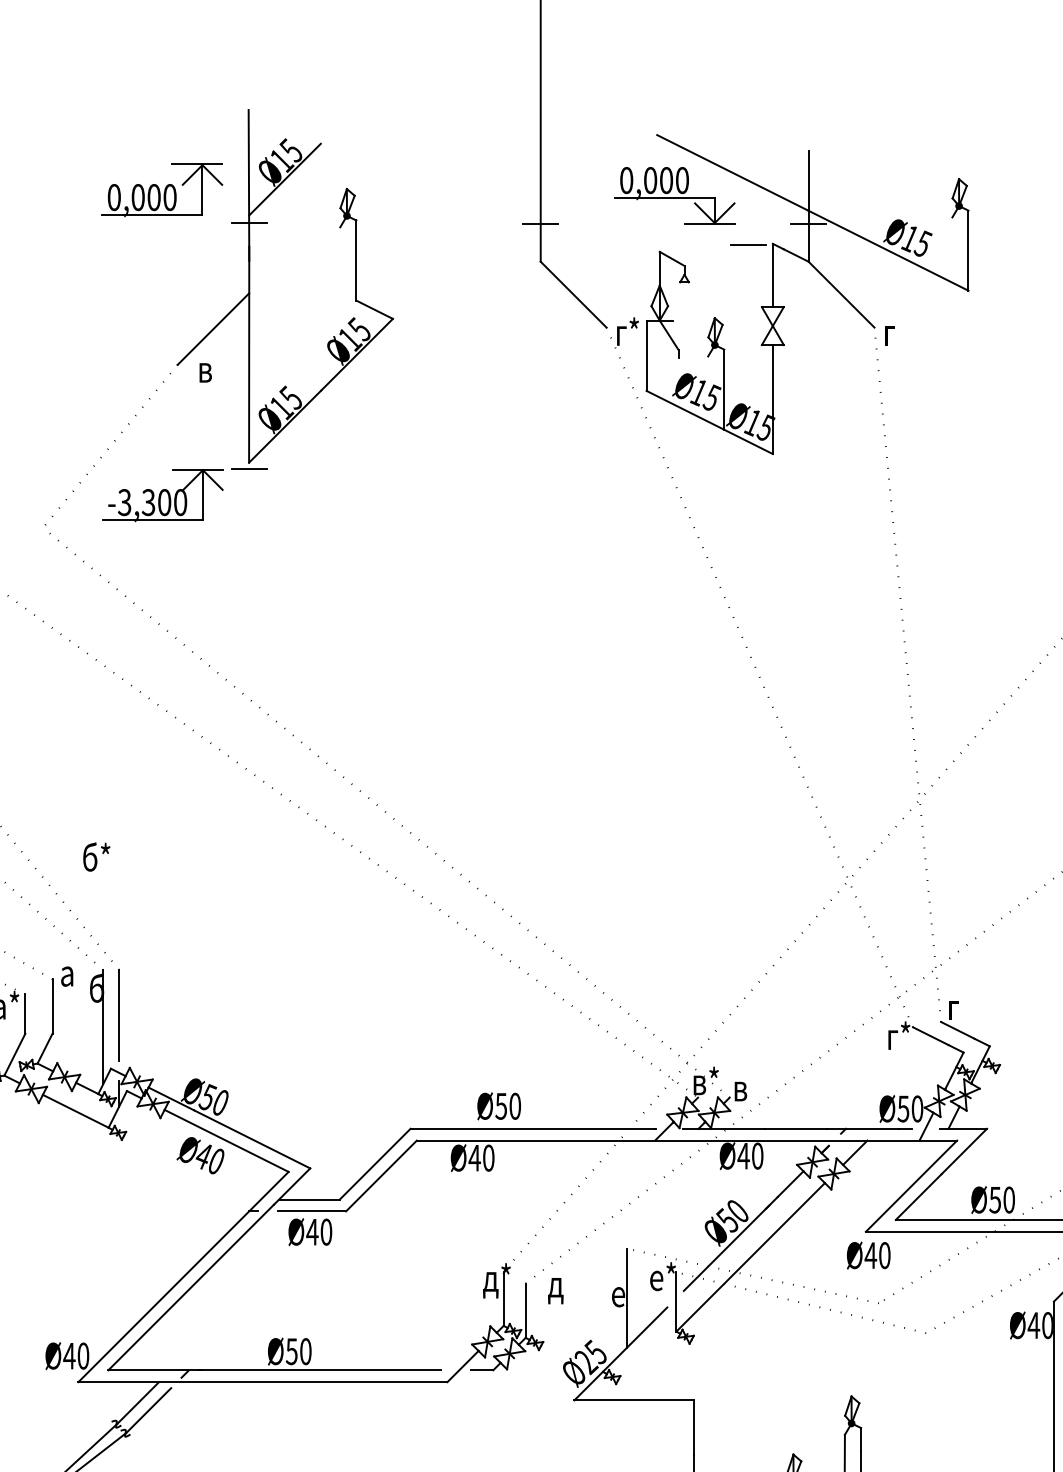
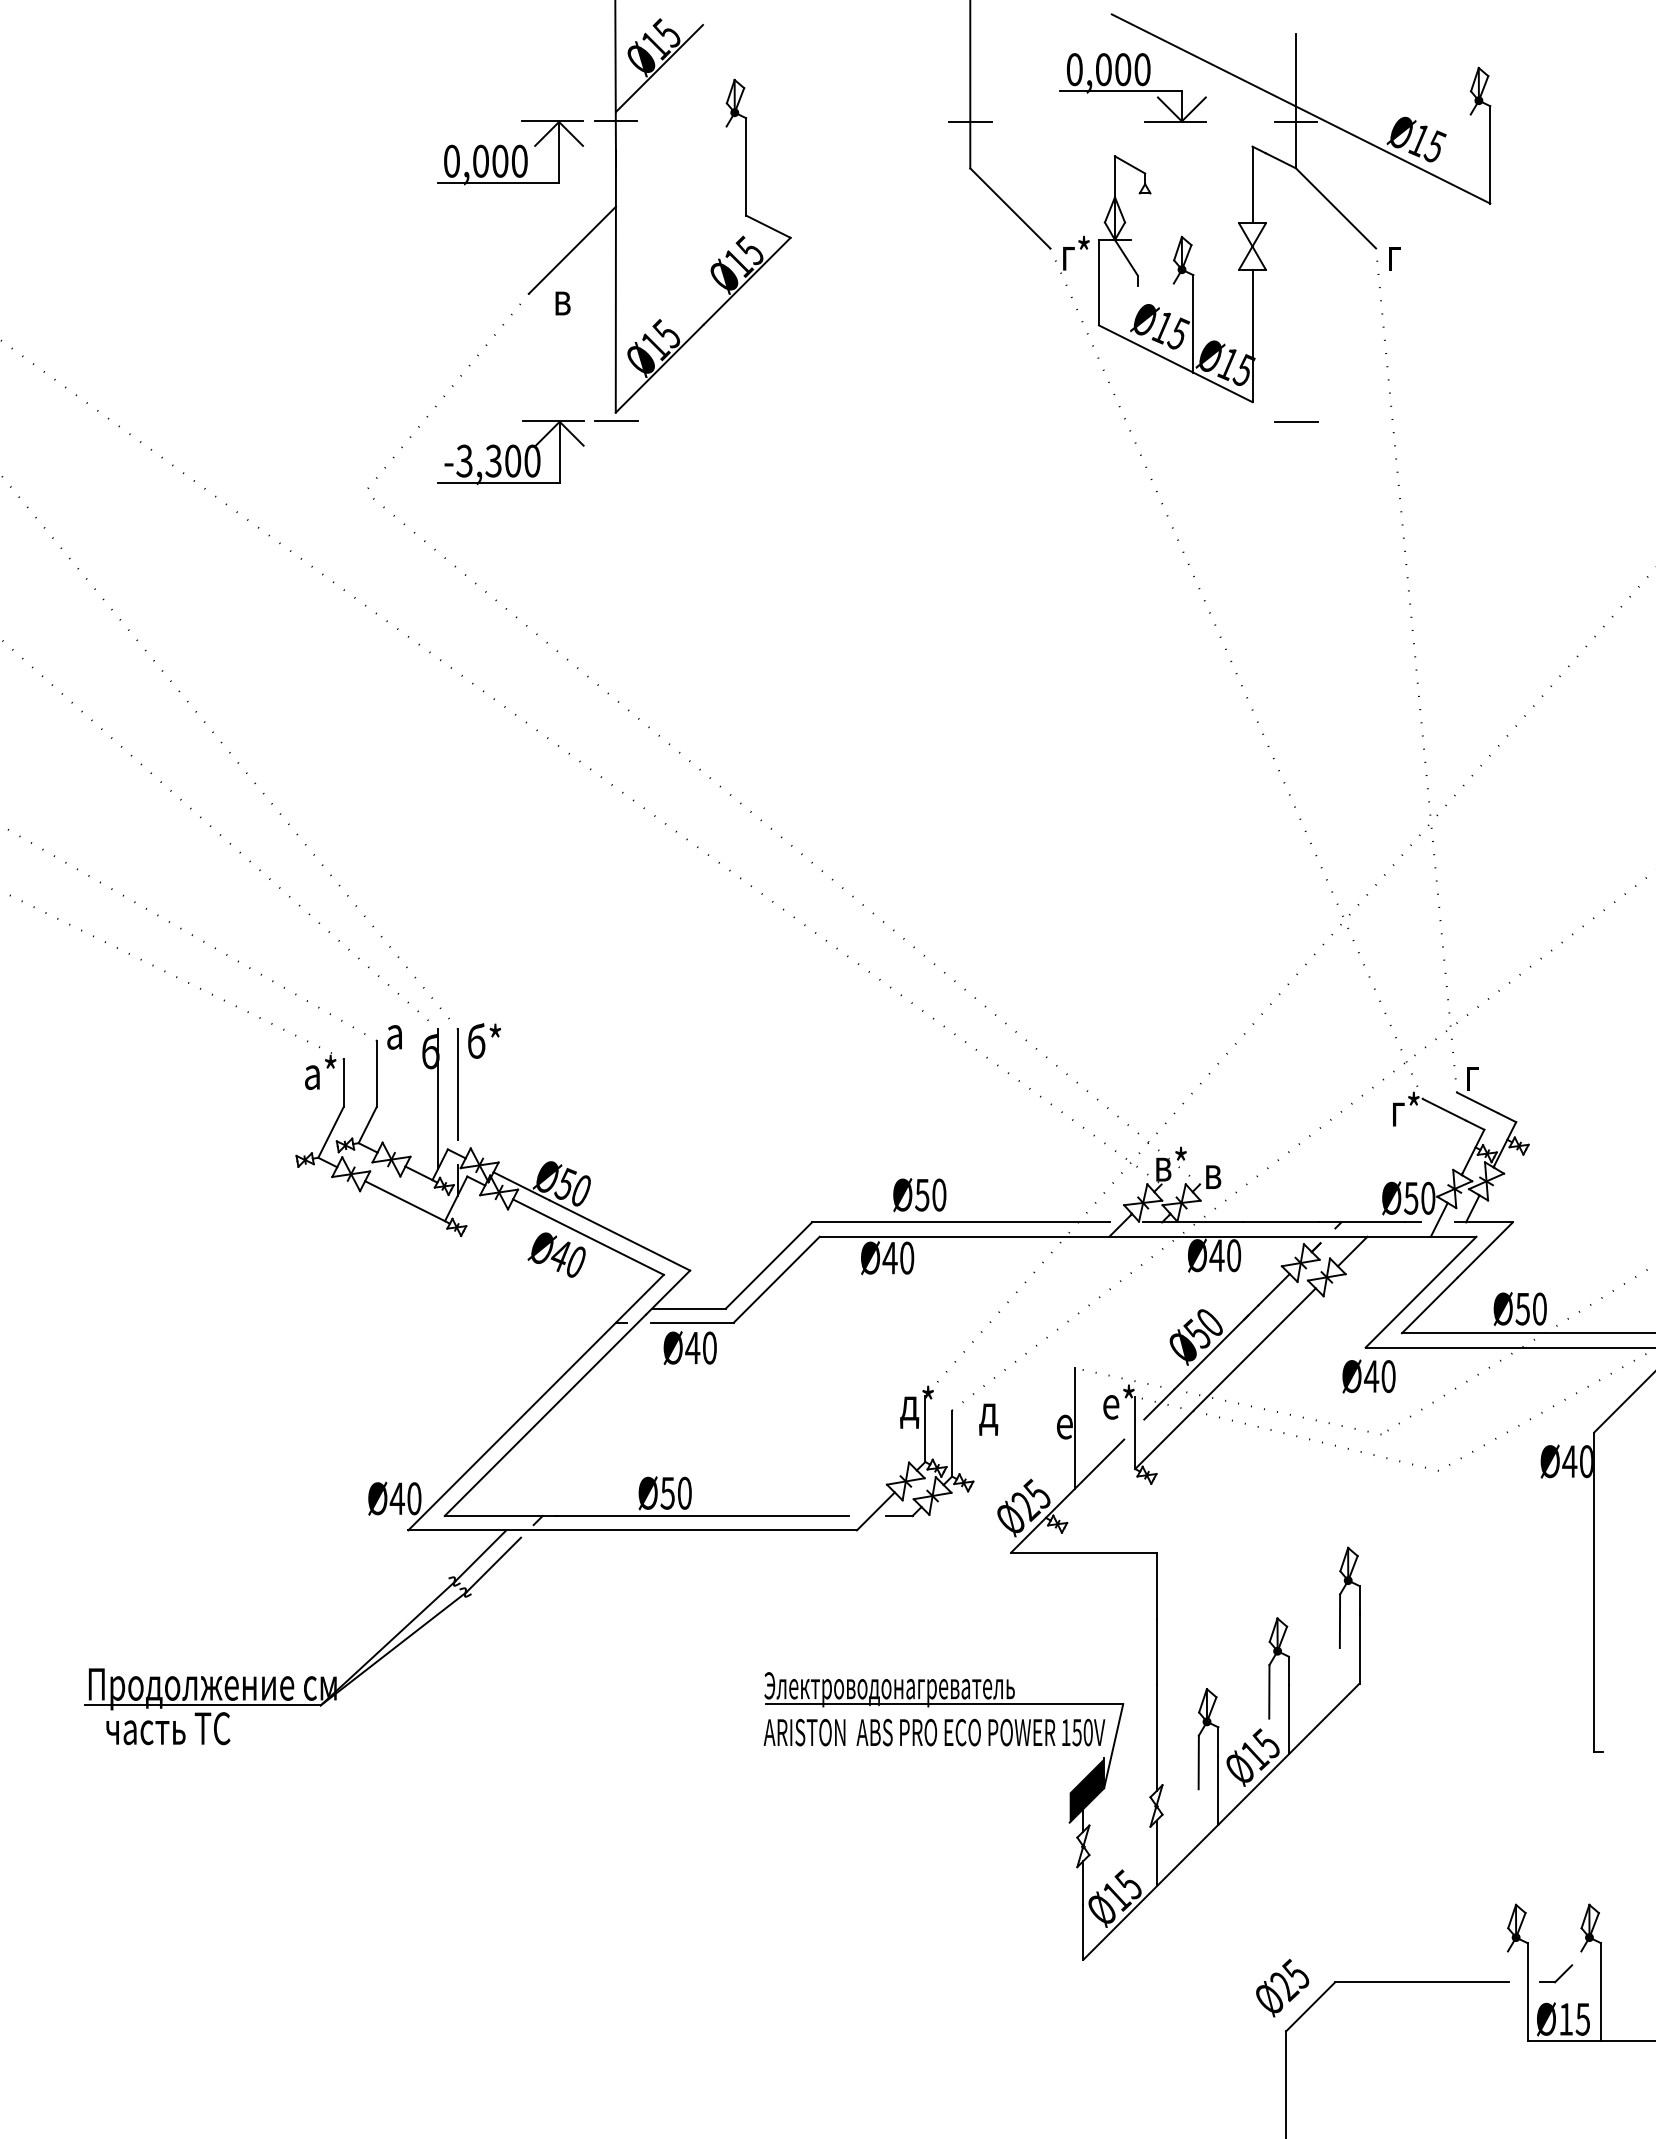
part: (162, 190) -> (510, 152), moved
line: (748, 244) -> (1296, 421), moved
text: (96, 856) -> (484, 1040), moved

